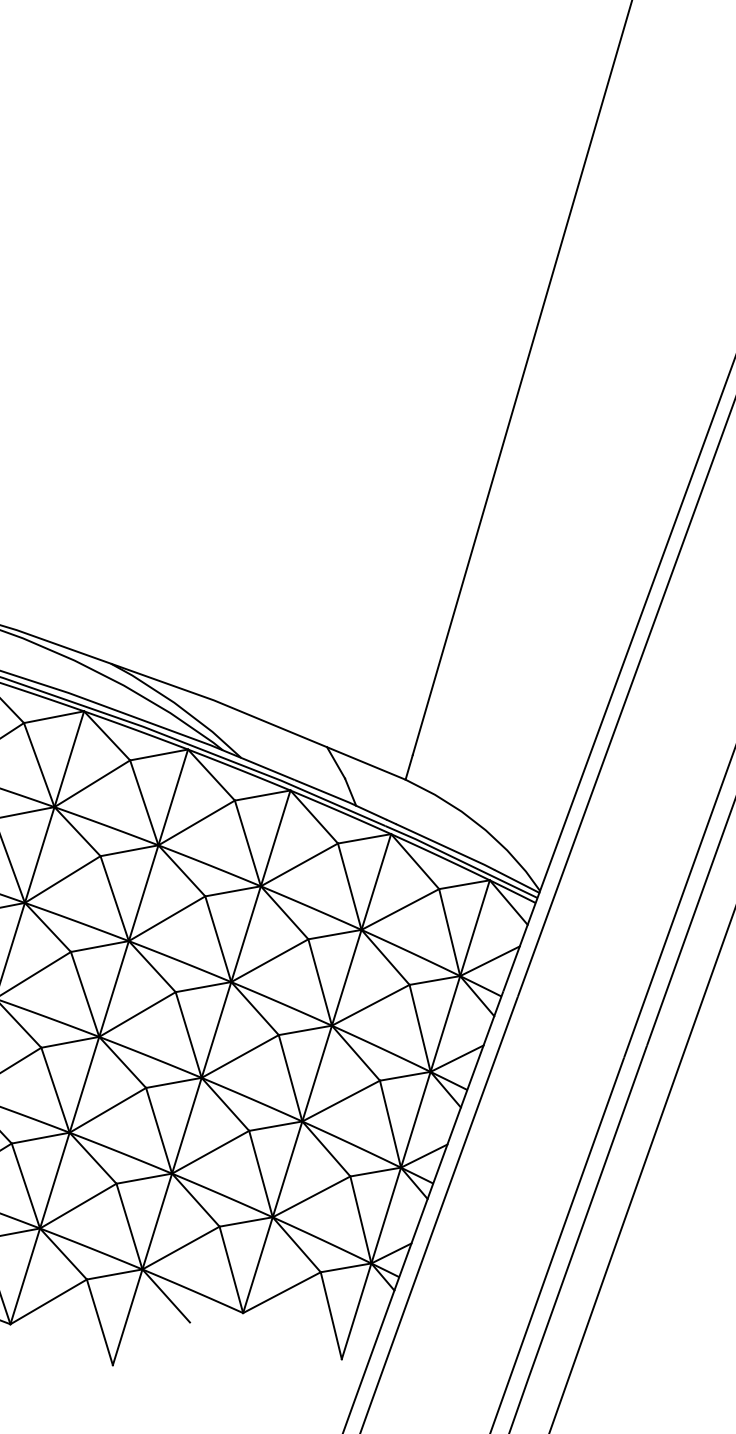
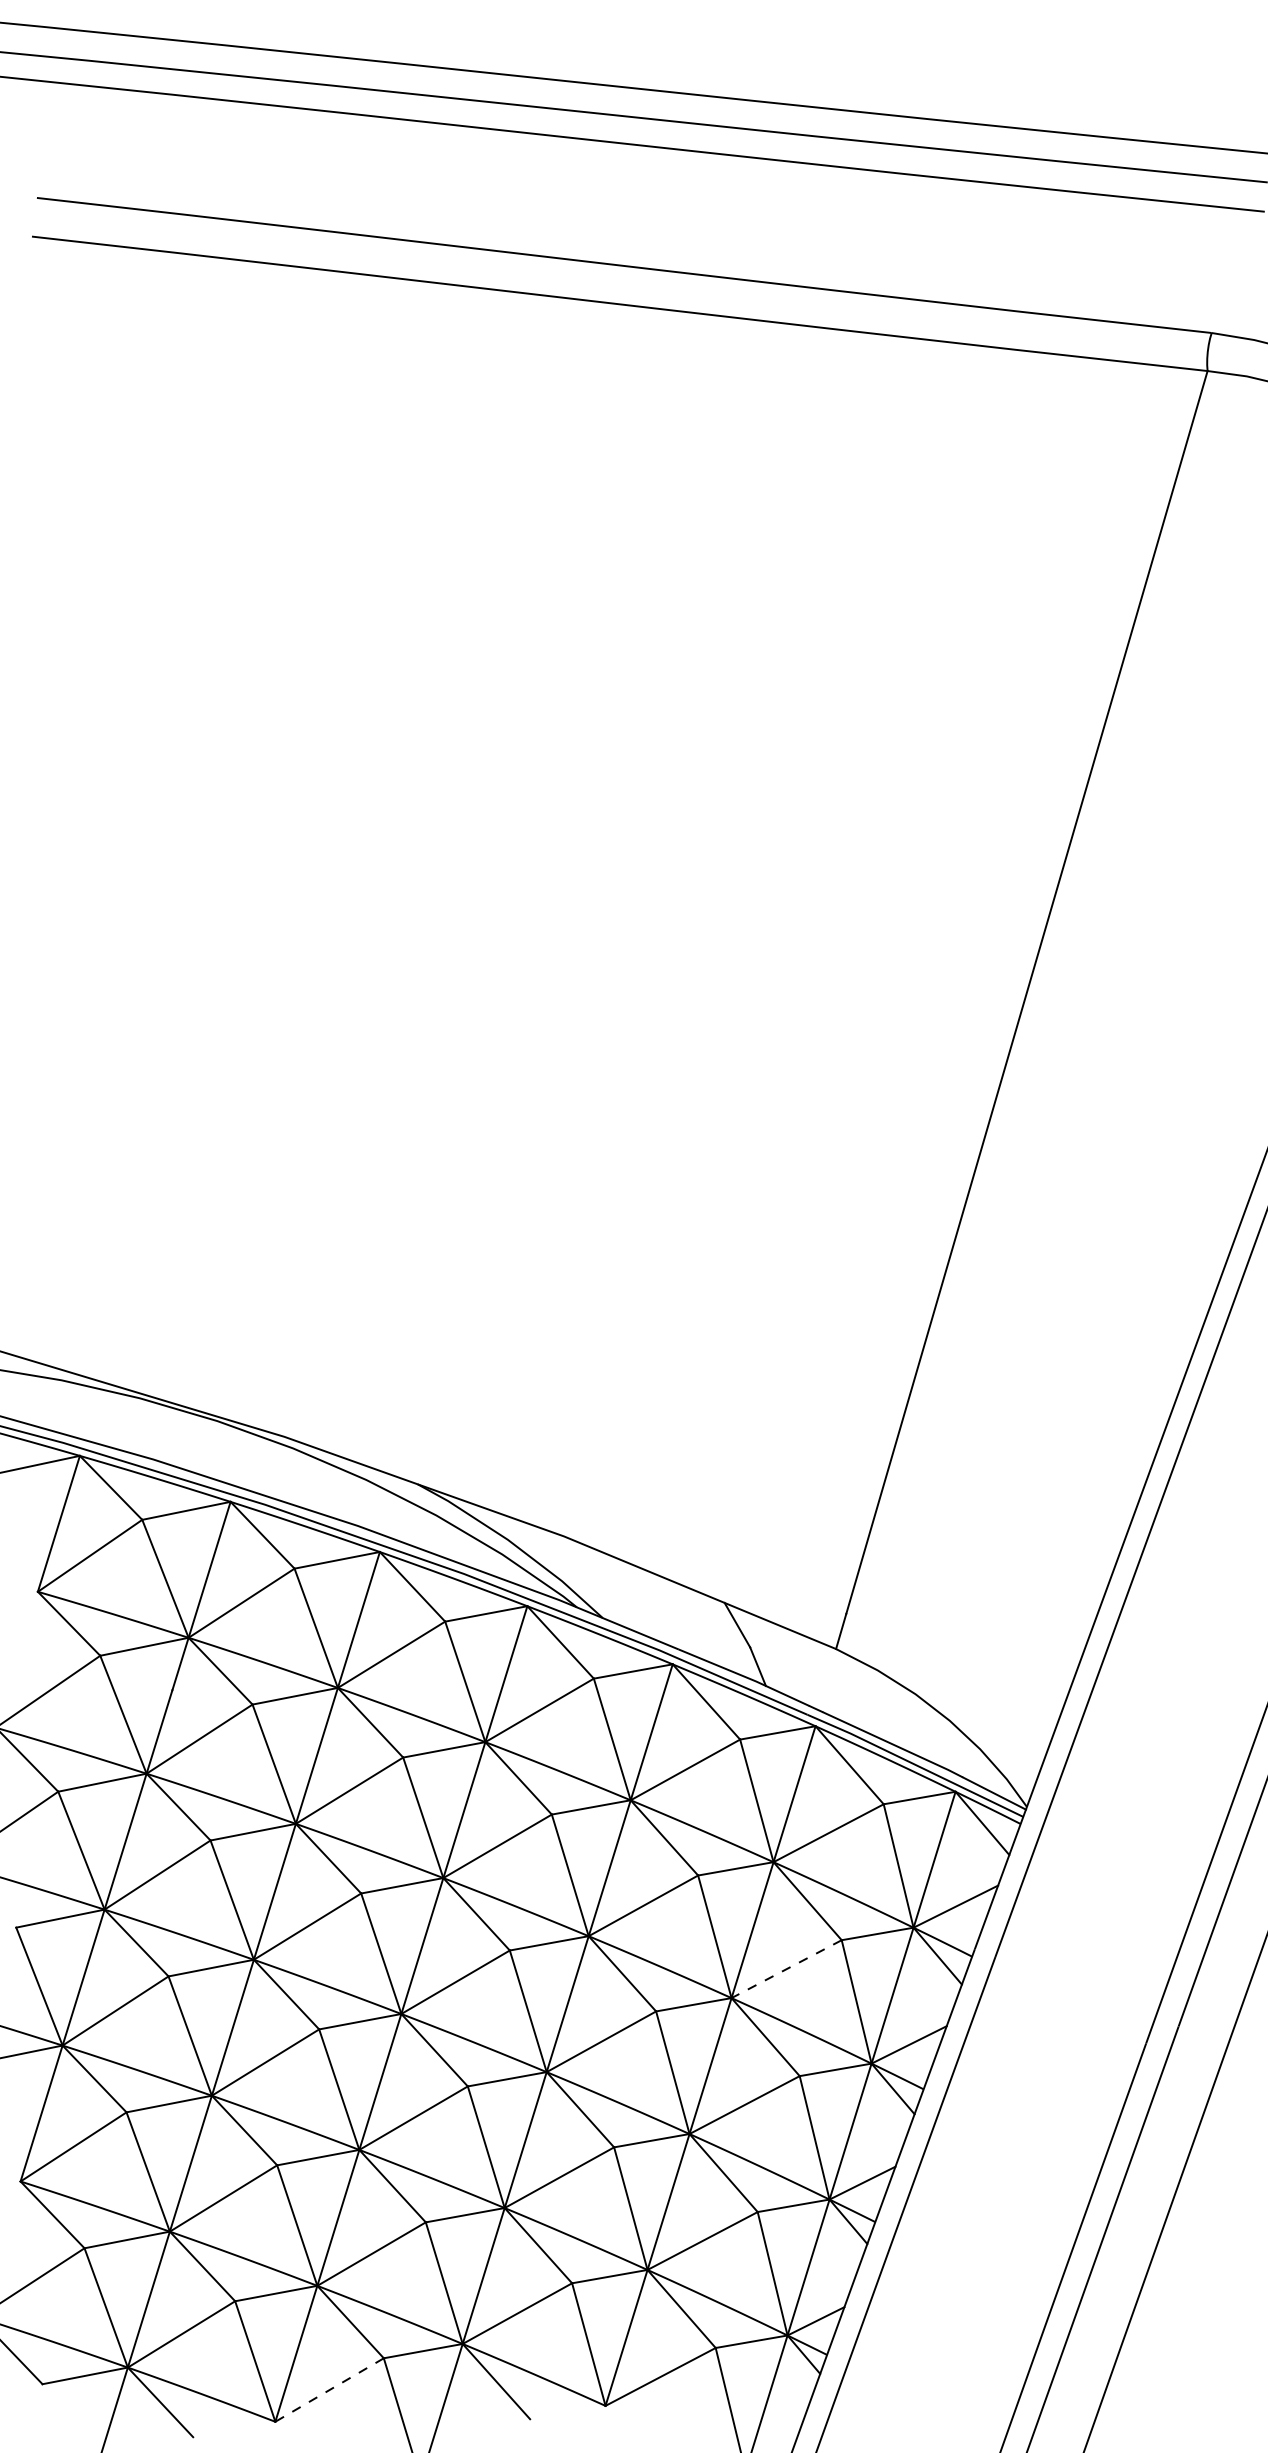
line: (370, 1005) -> (786, 1969), solid -> dashed
line: (48, 1302) -> (329, 2390), solid -> dashed

